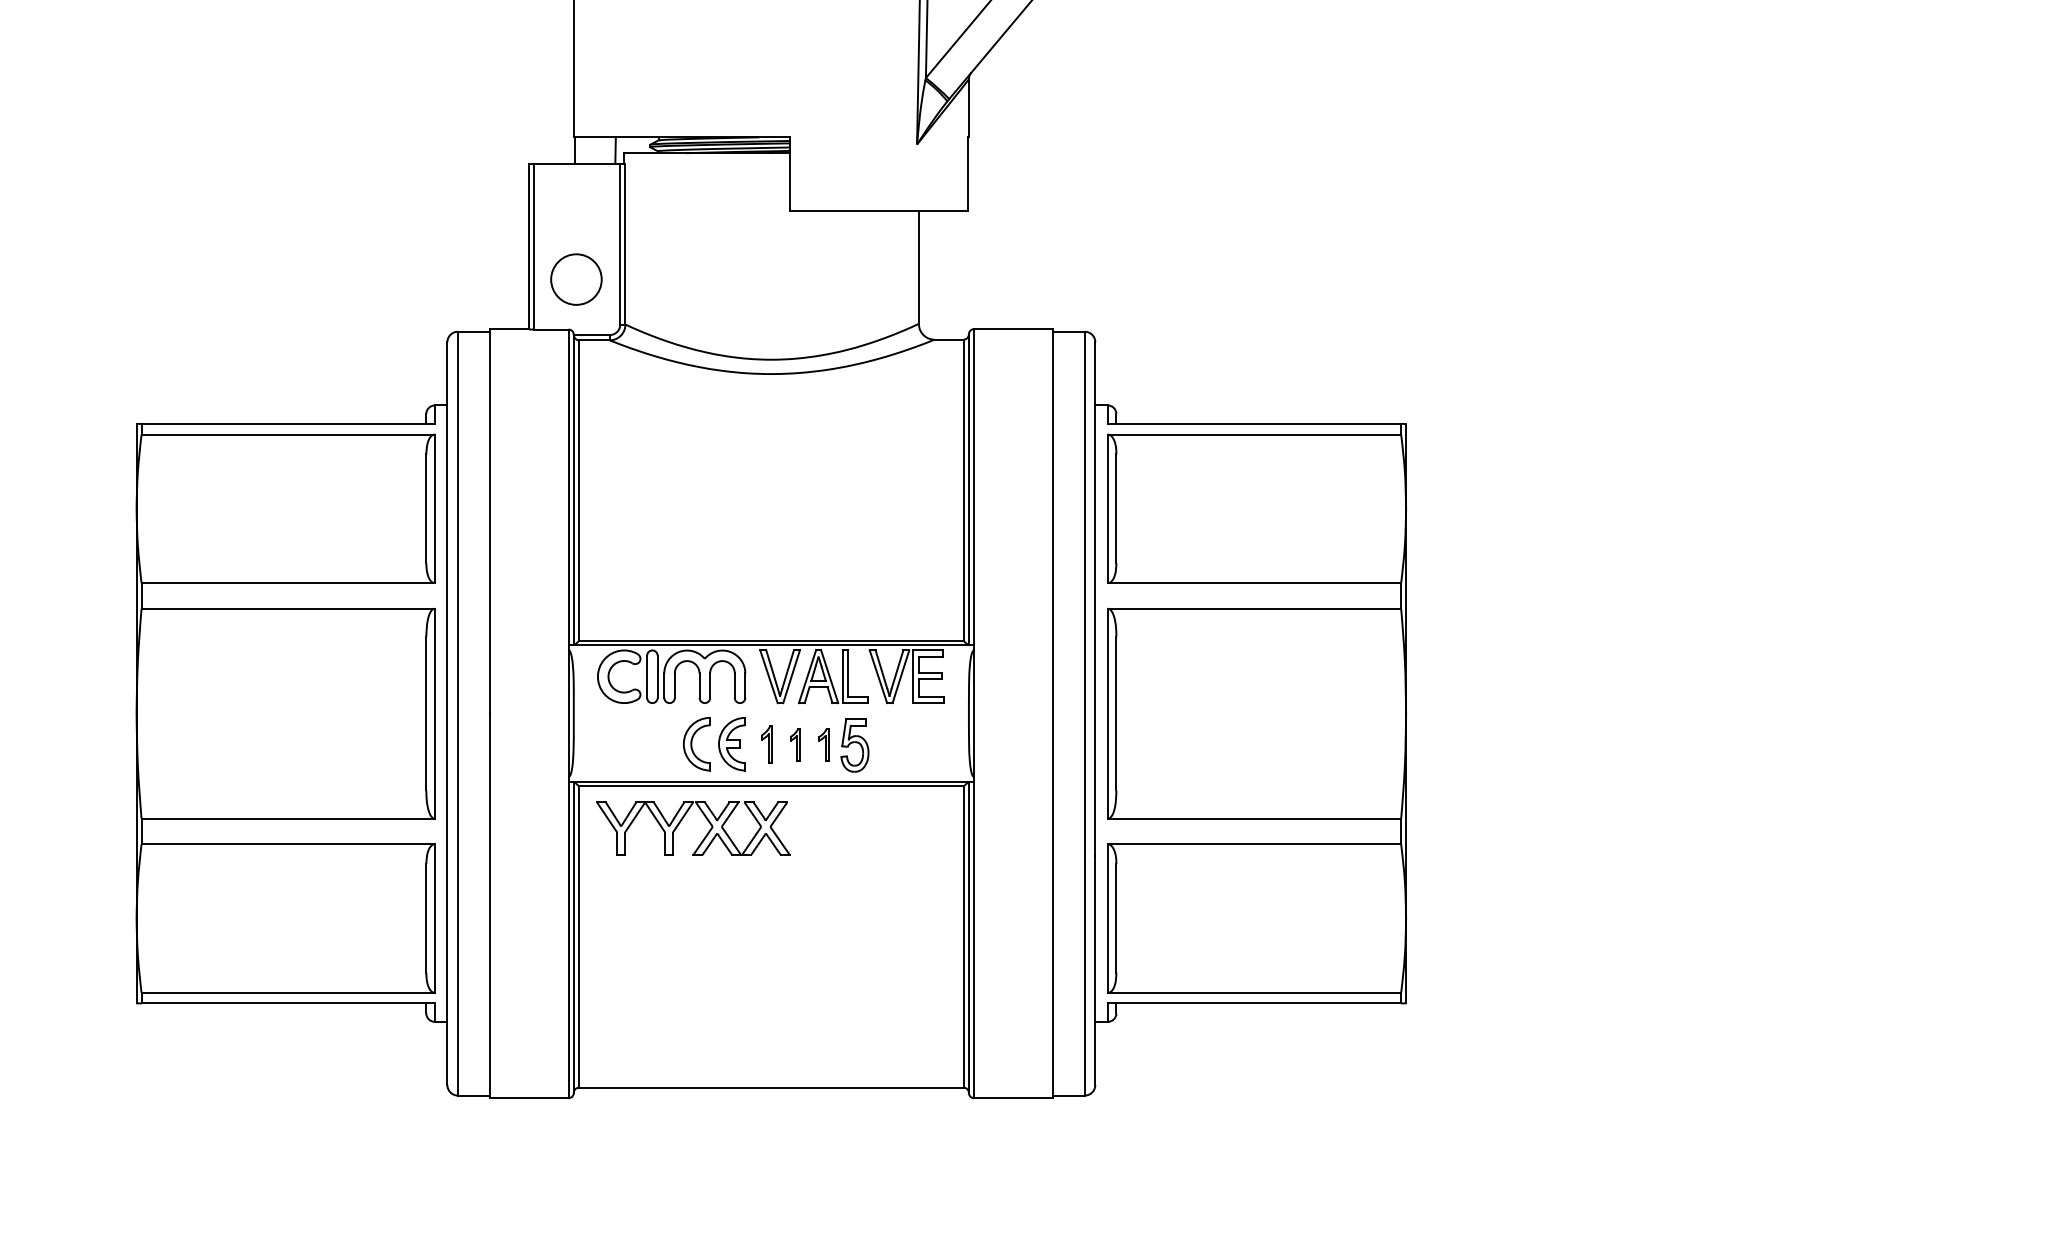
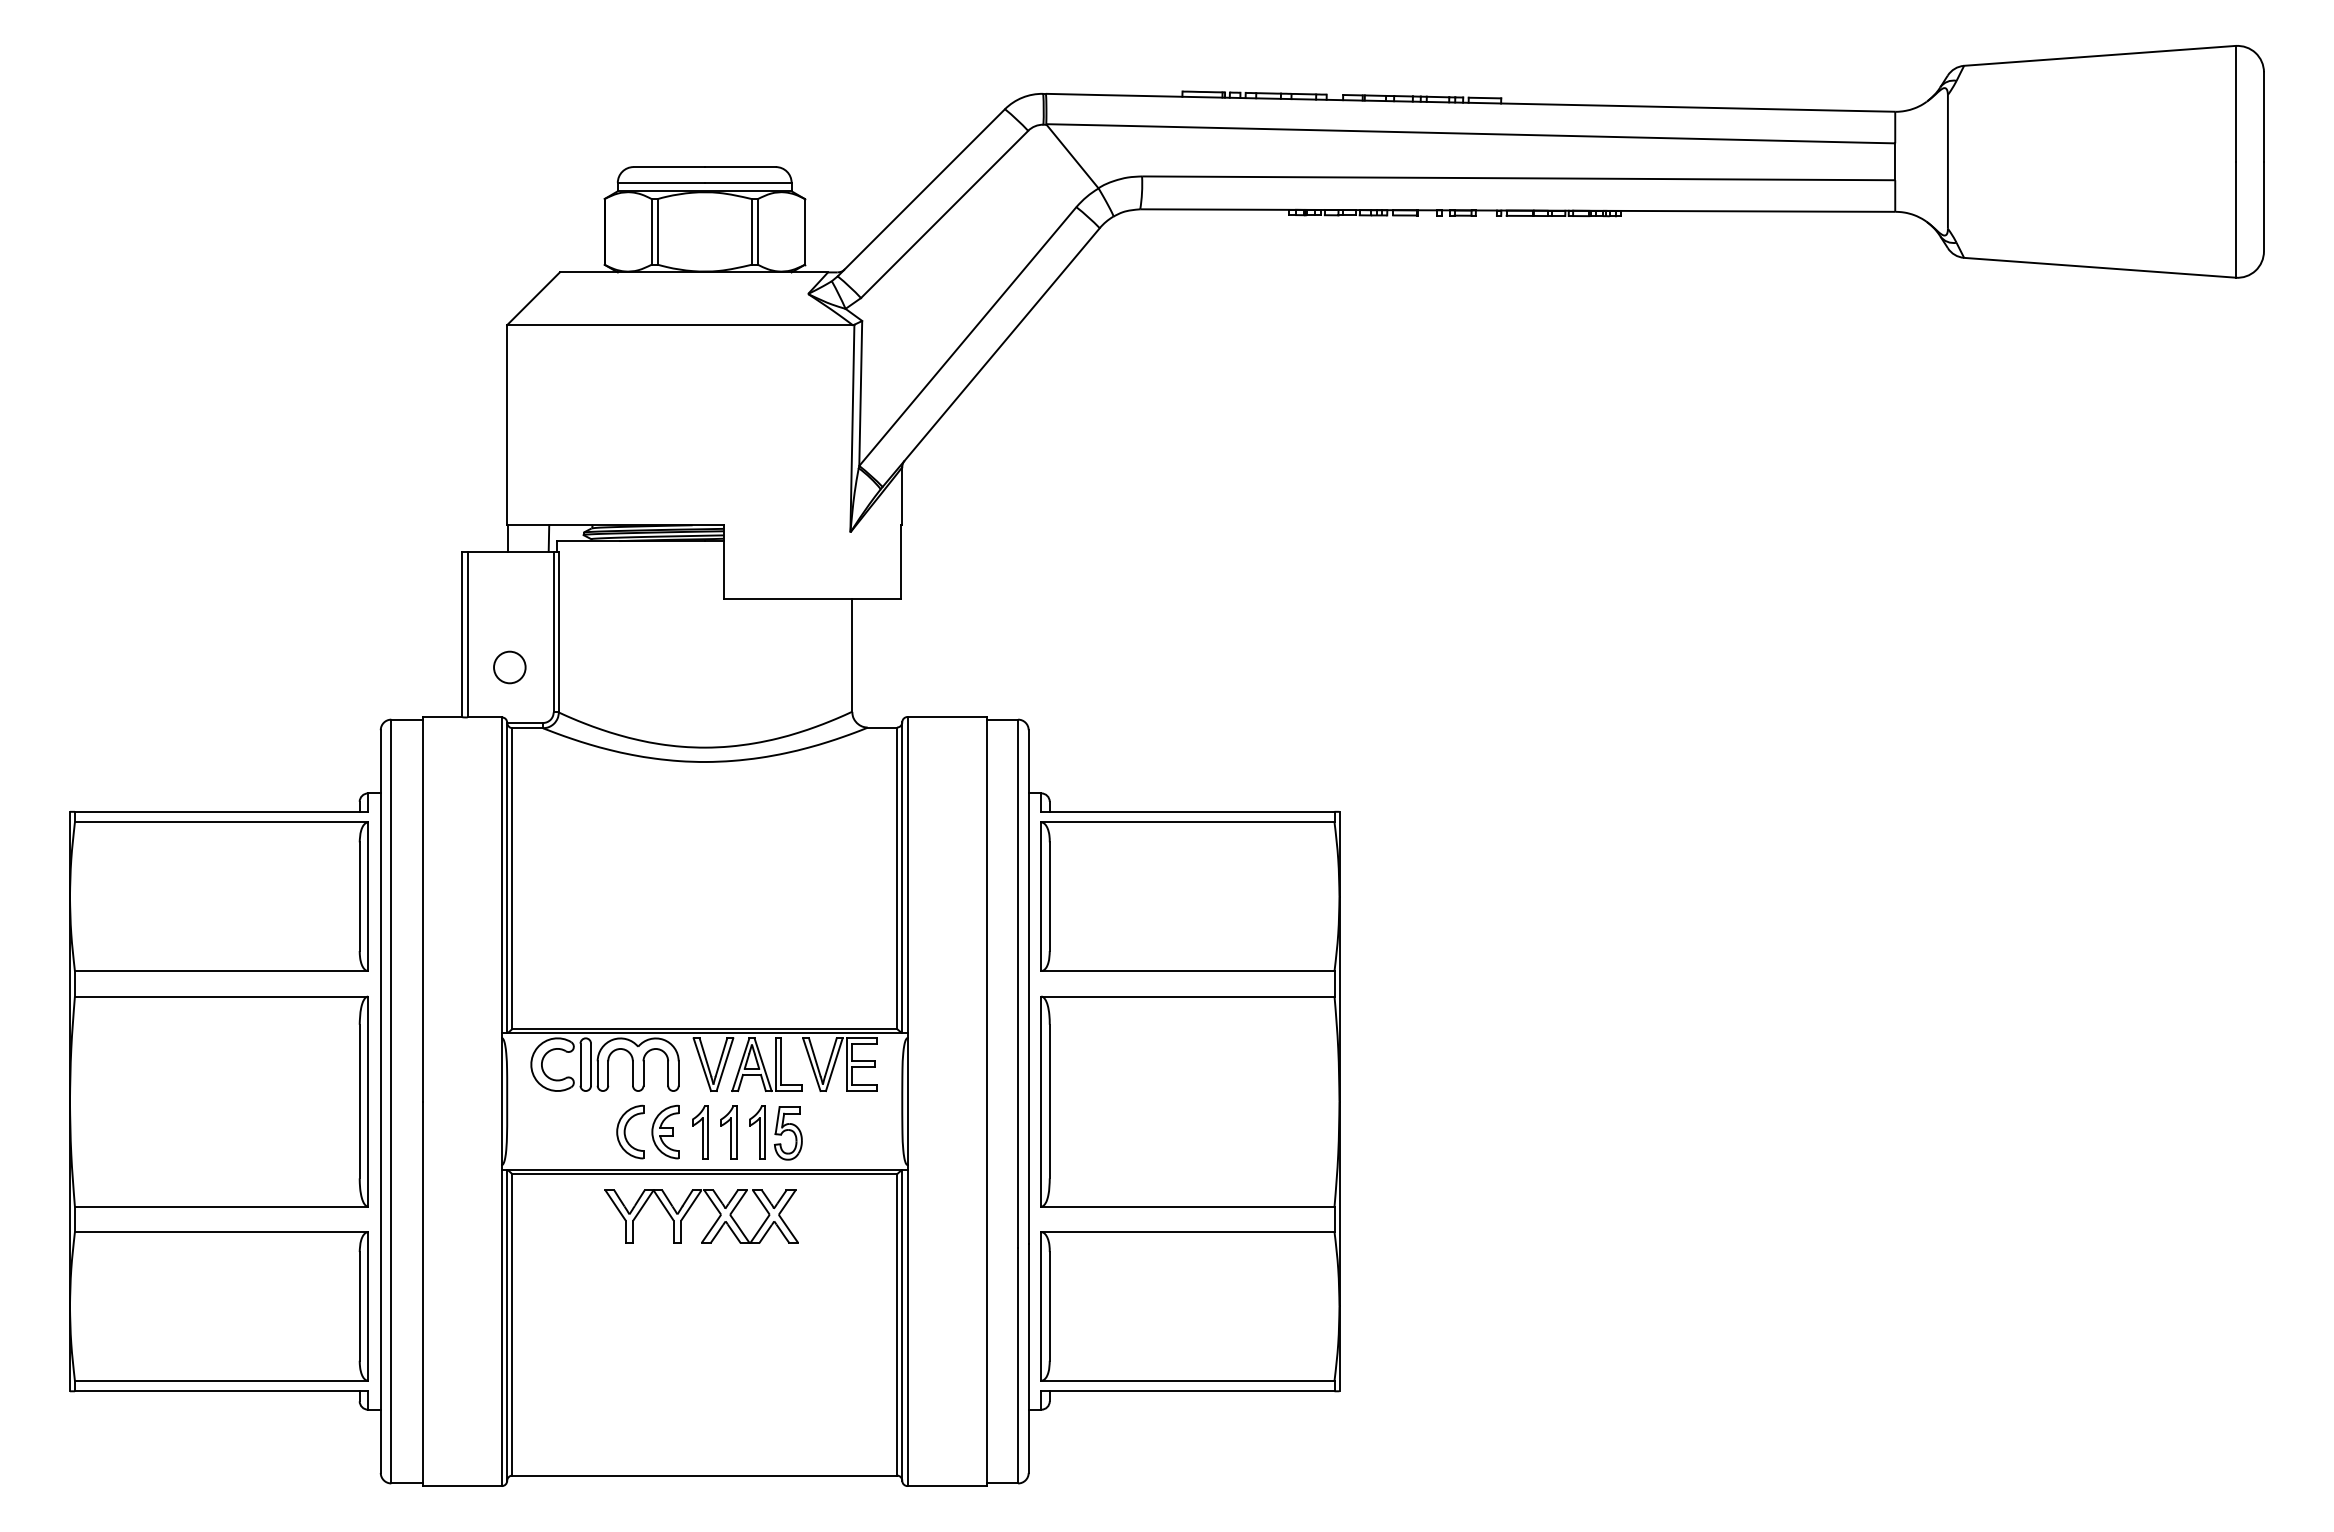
circle: (576, 279) -> (509, 667), size x0.62
part: (767, 744) -> (700, 1132), size x1.43
part: (795, 744) -> (728, 1132), size x1.67
part: (824, 744) -> (757, 1132), size x1.67
part: (681, 822) -> (689, 1210), moved

